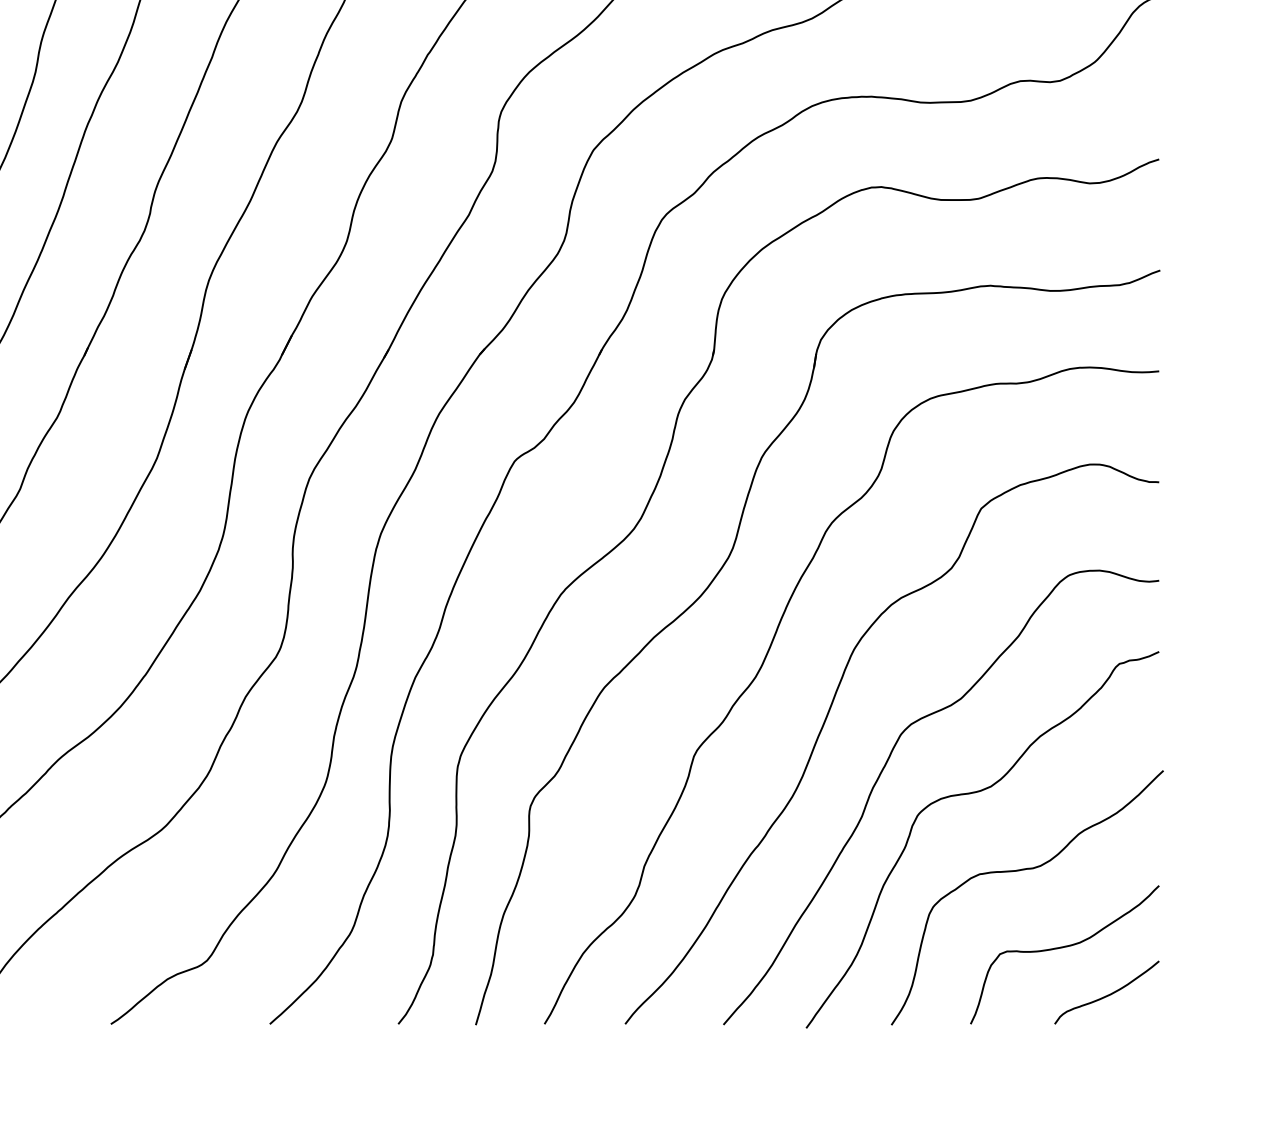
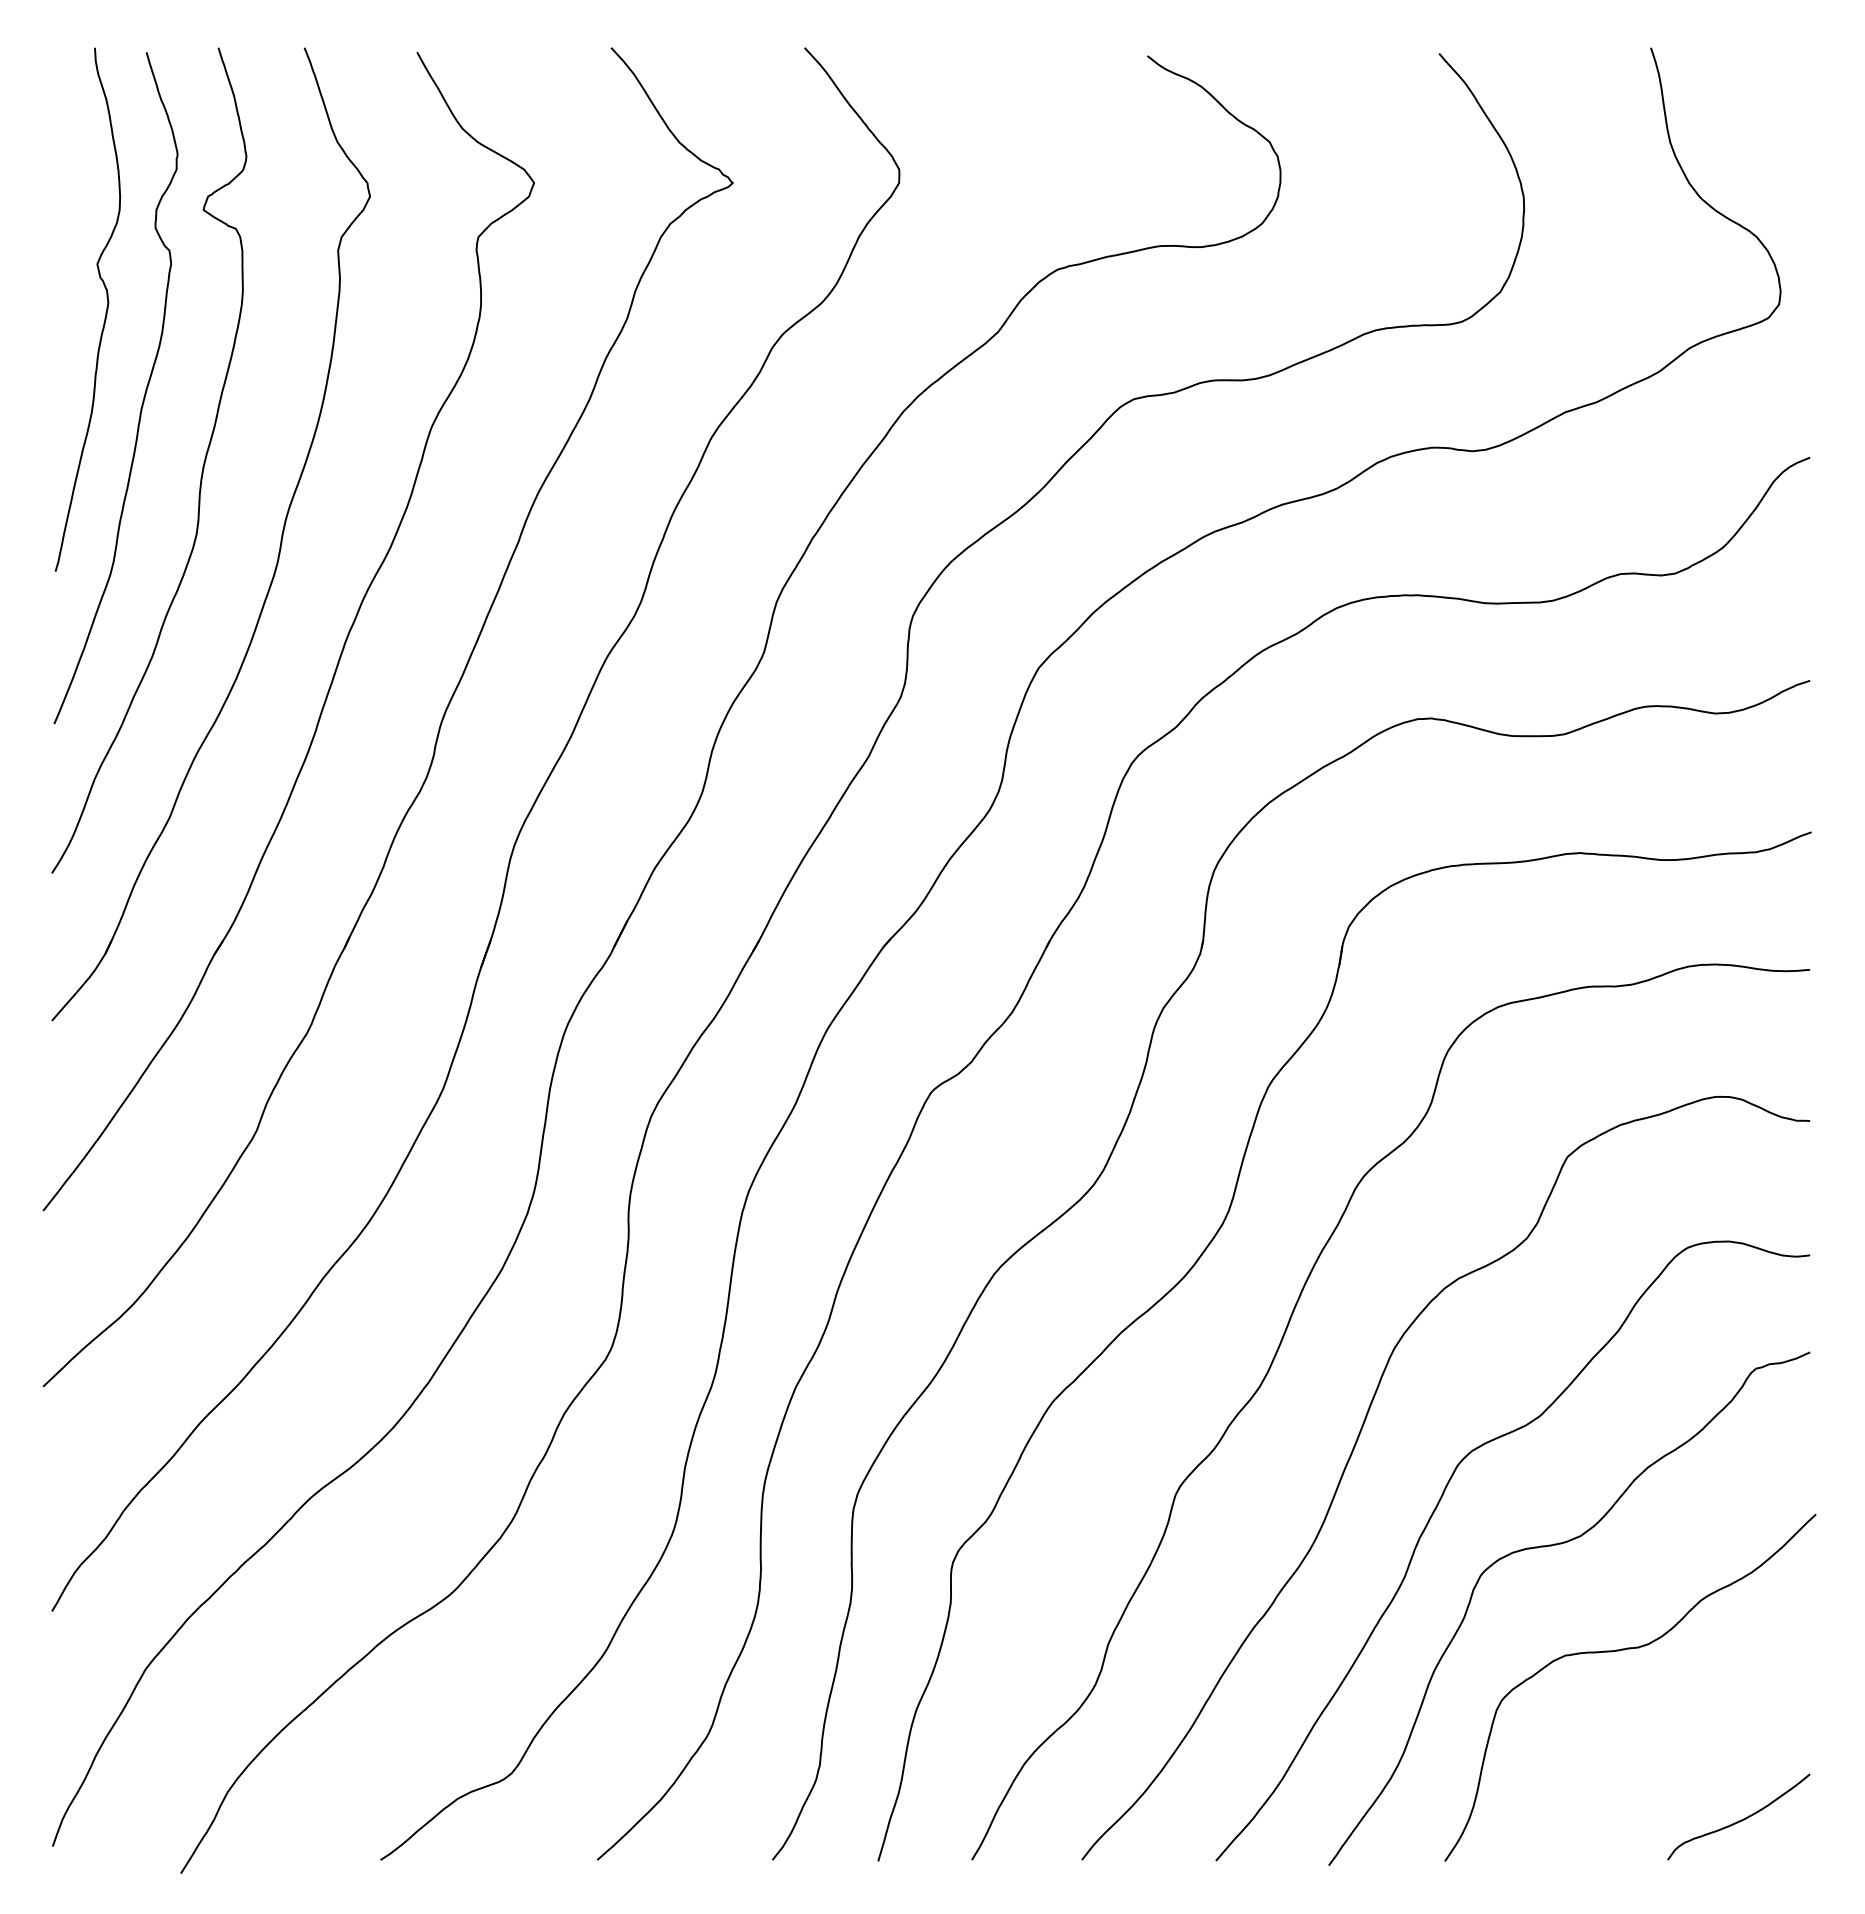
curve: (1062, 948) -> (1678, 1756), removed

